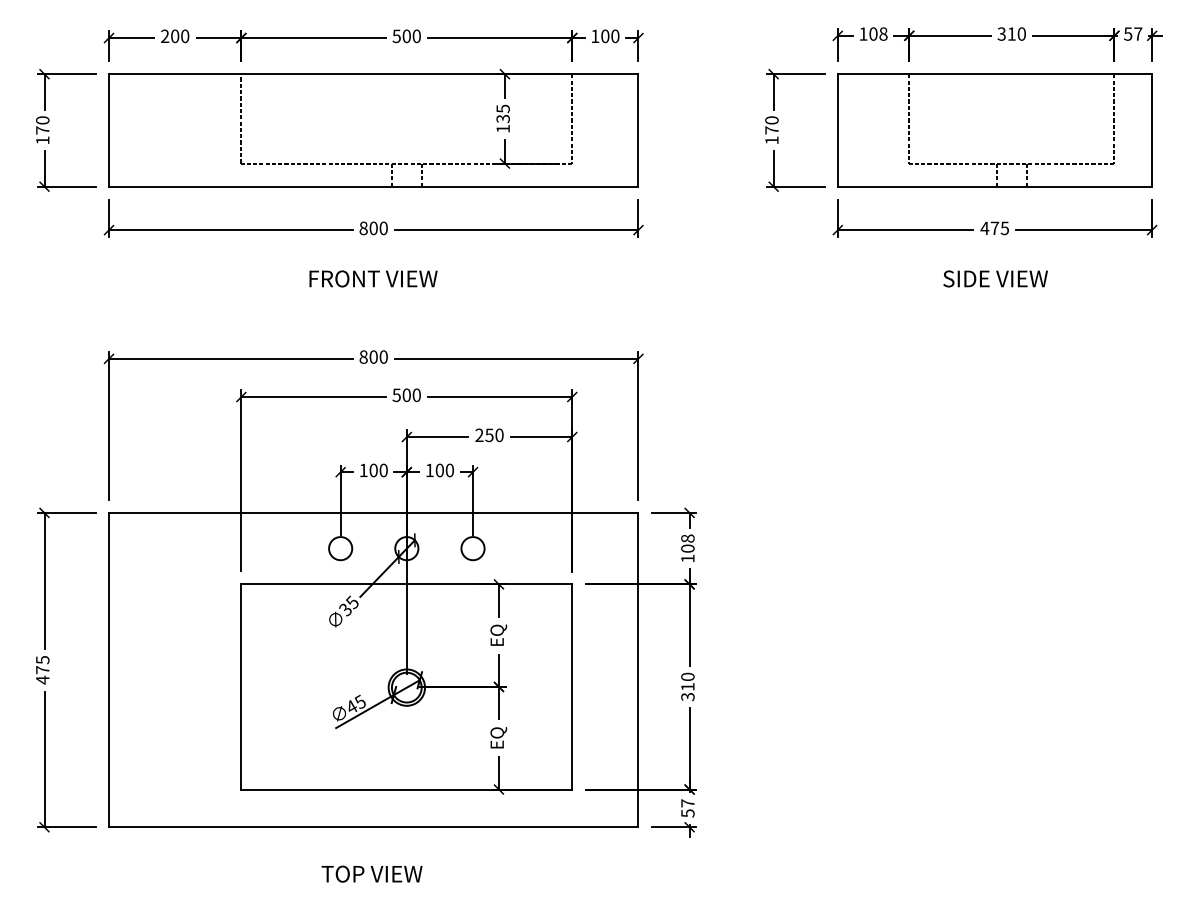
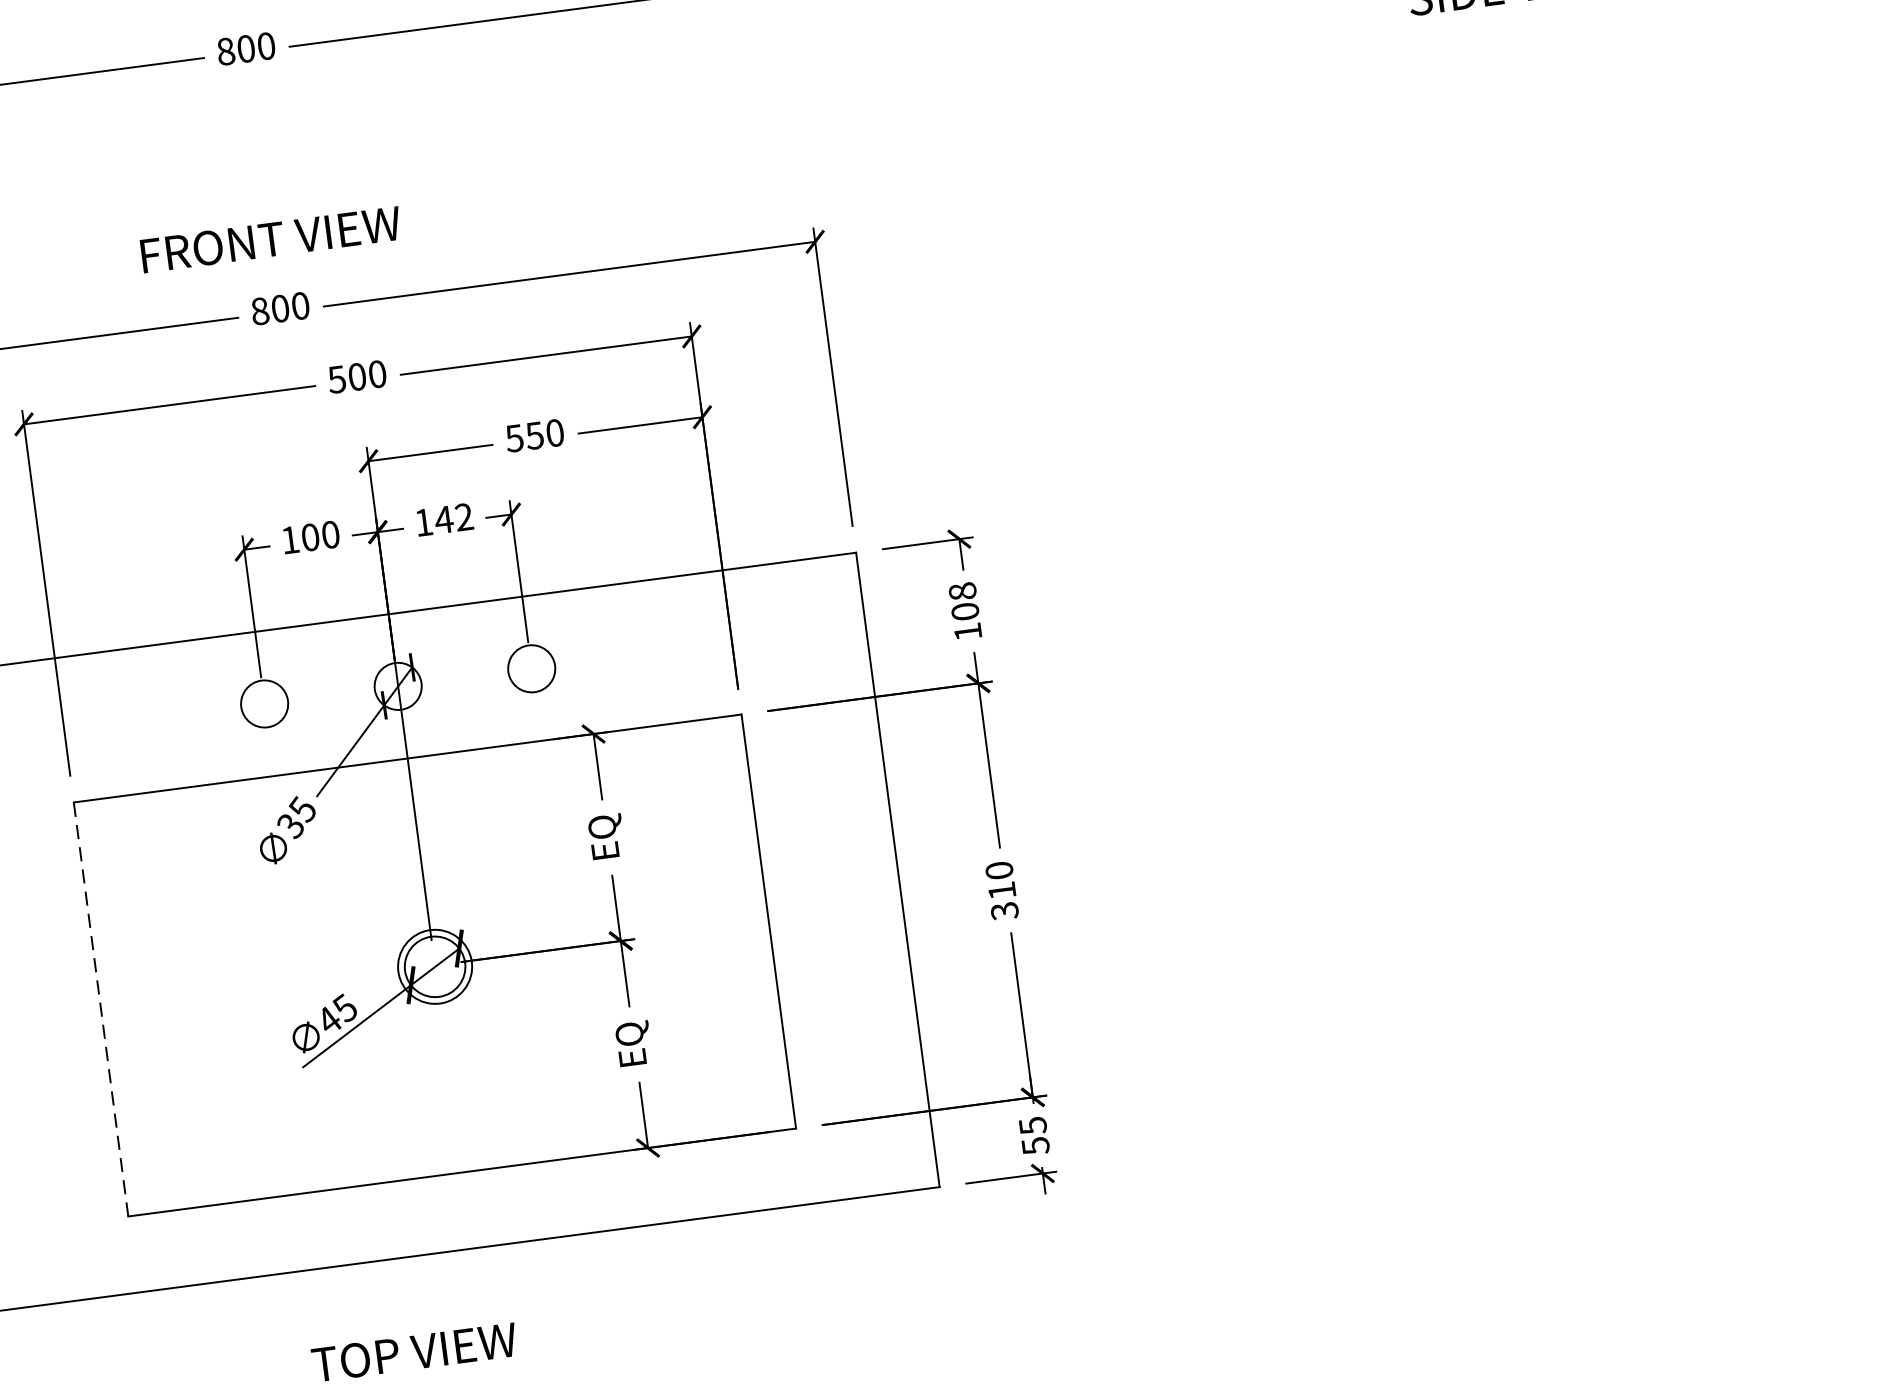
text: (373, 278) -> (270, 238), moved
text: (479, 435) -> (514, 438), 250 -> 550
text: (444, 470) -> (453, 518), 100 -> 142
line: (241, 686) -> (101, 1008), solid -> dashed
text: (687, 803) -> (1032, 1126), 57 -> 55

